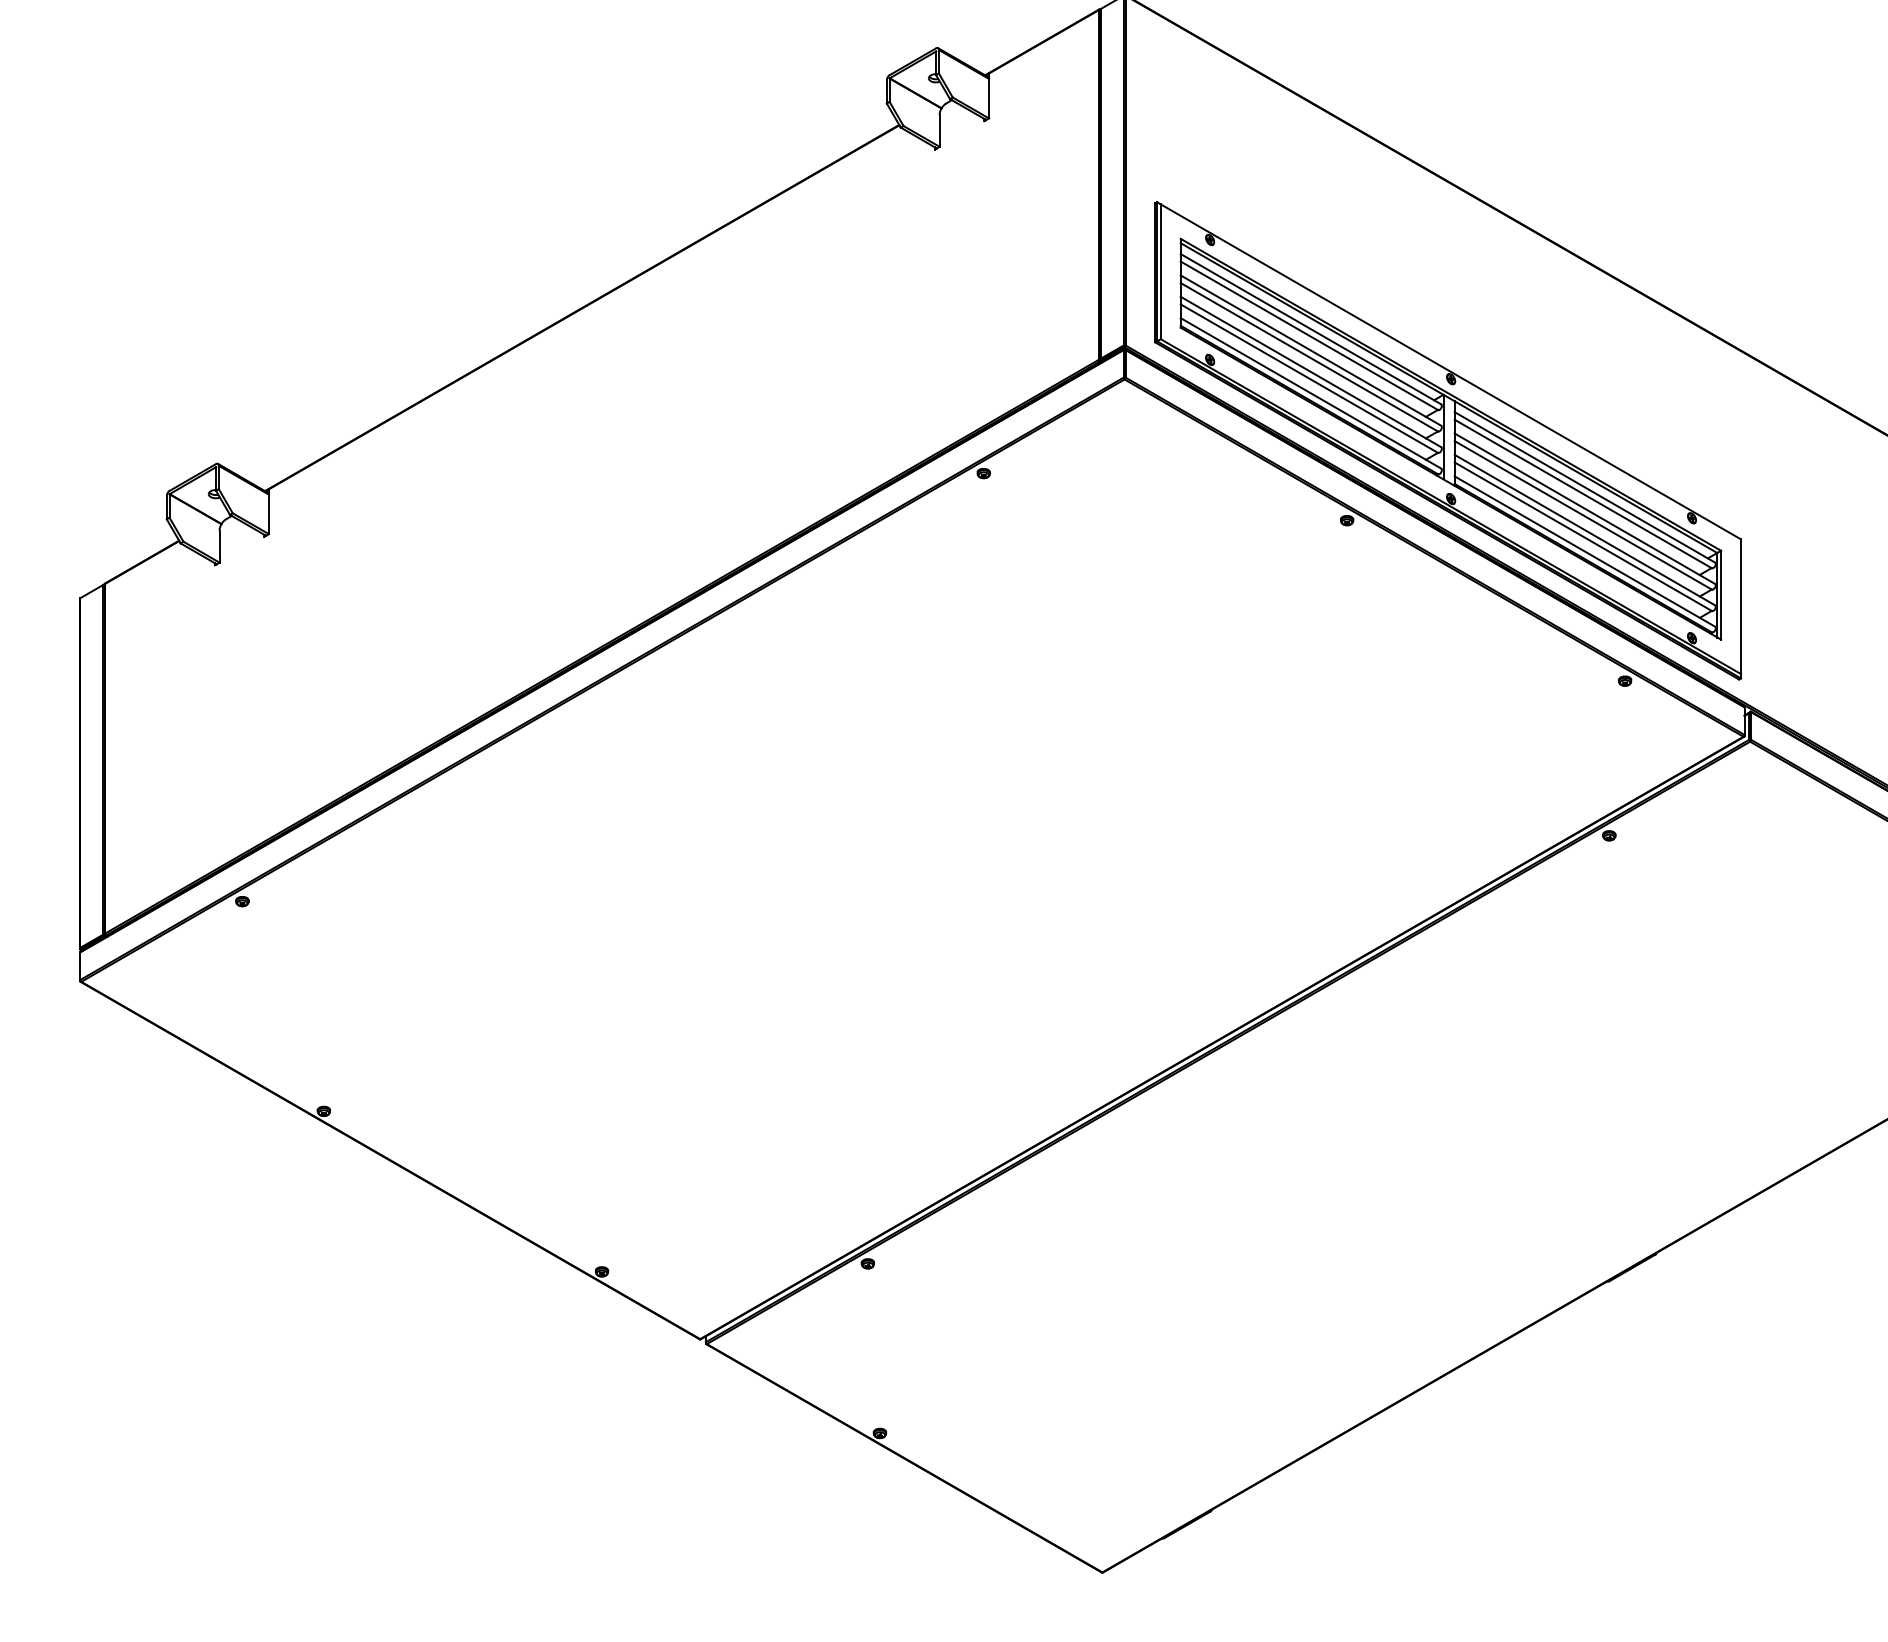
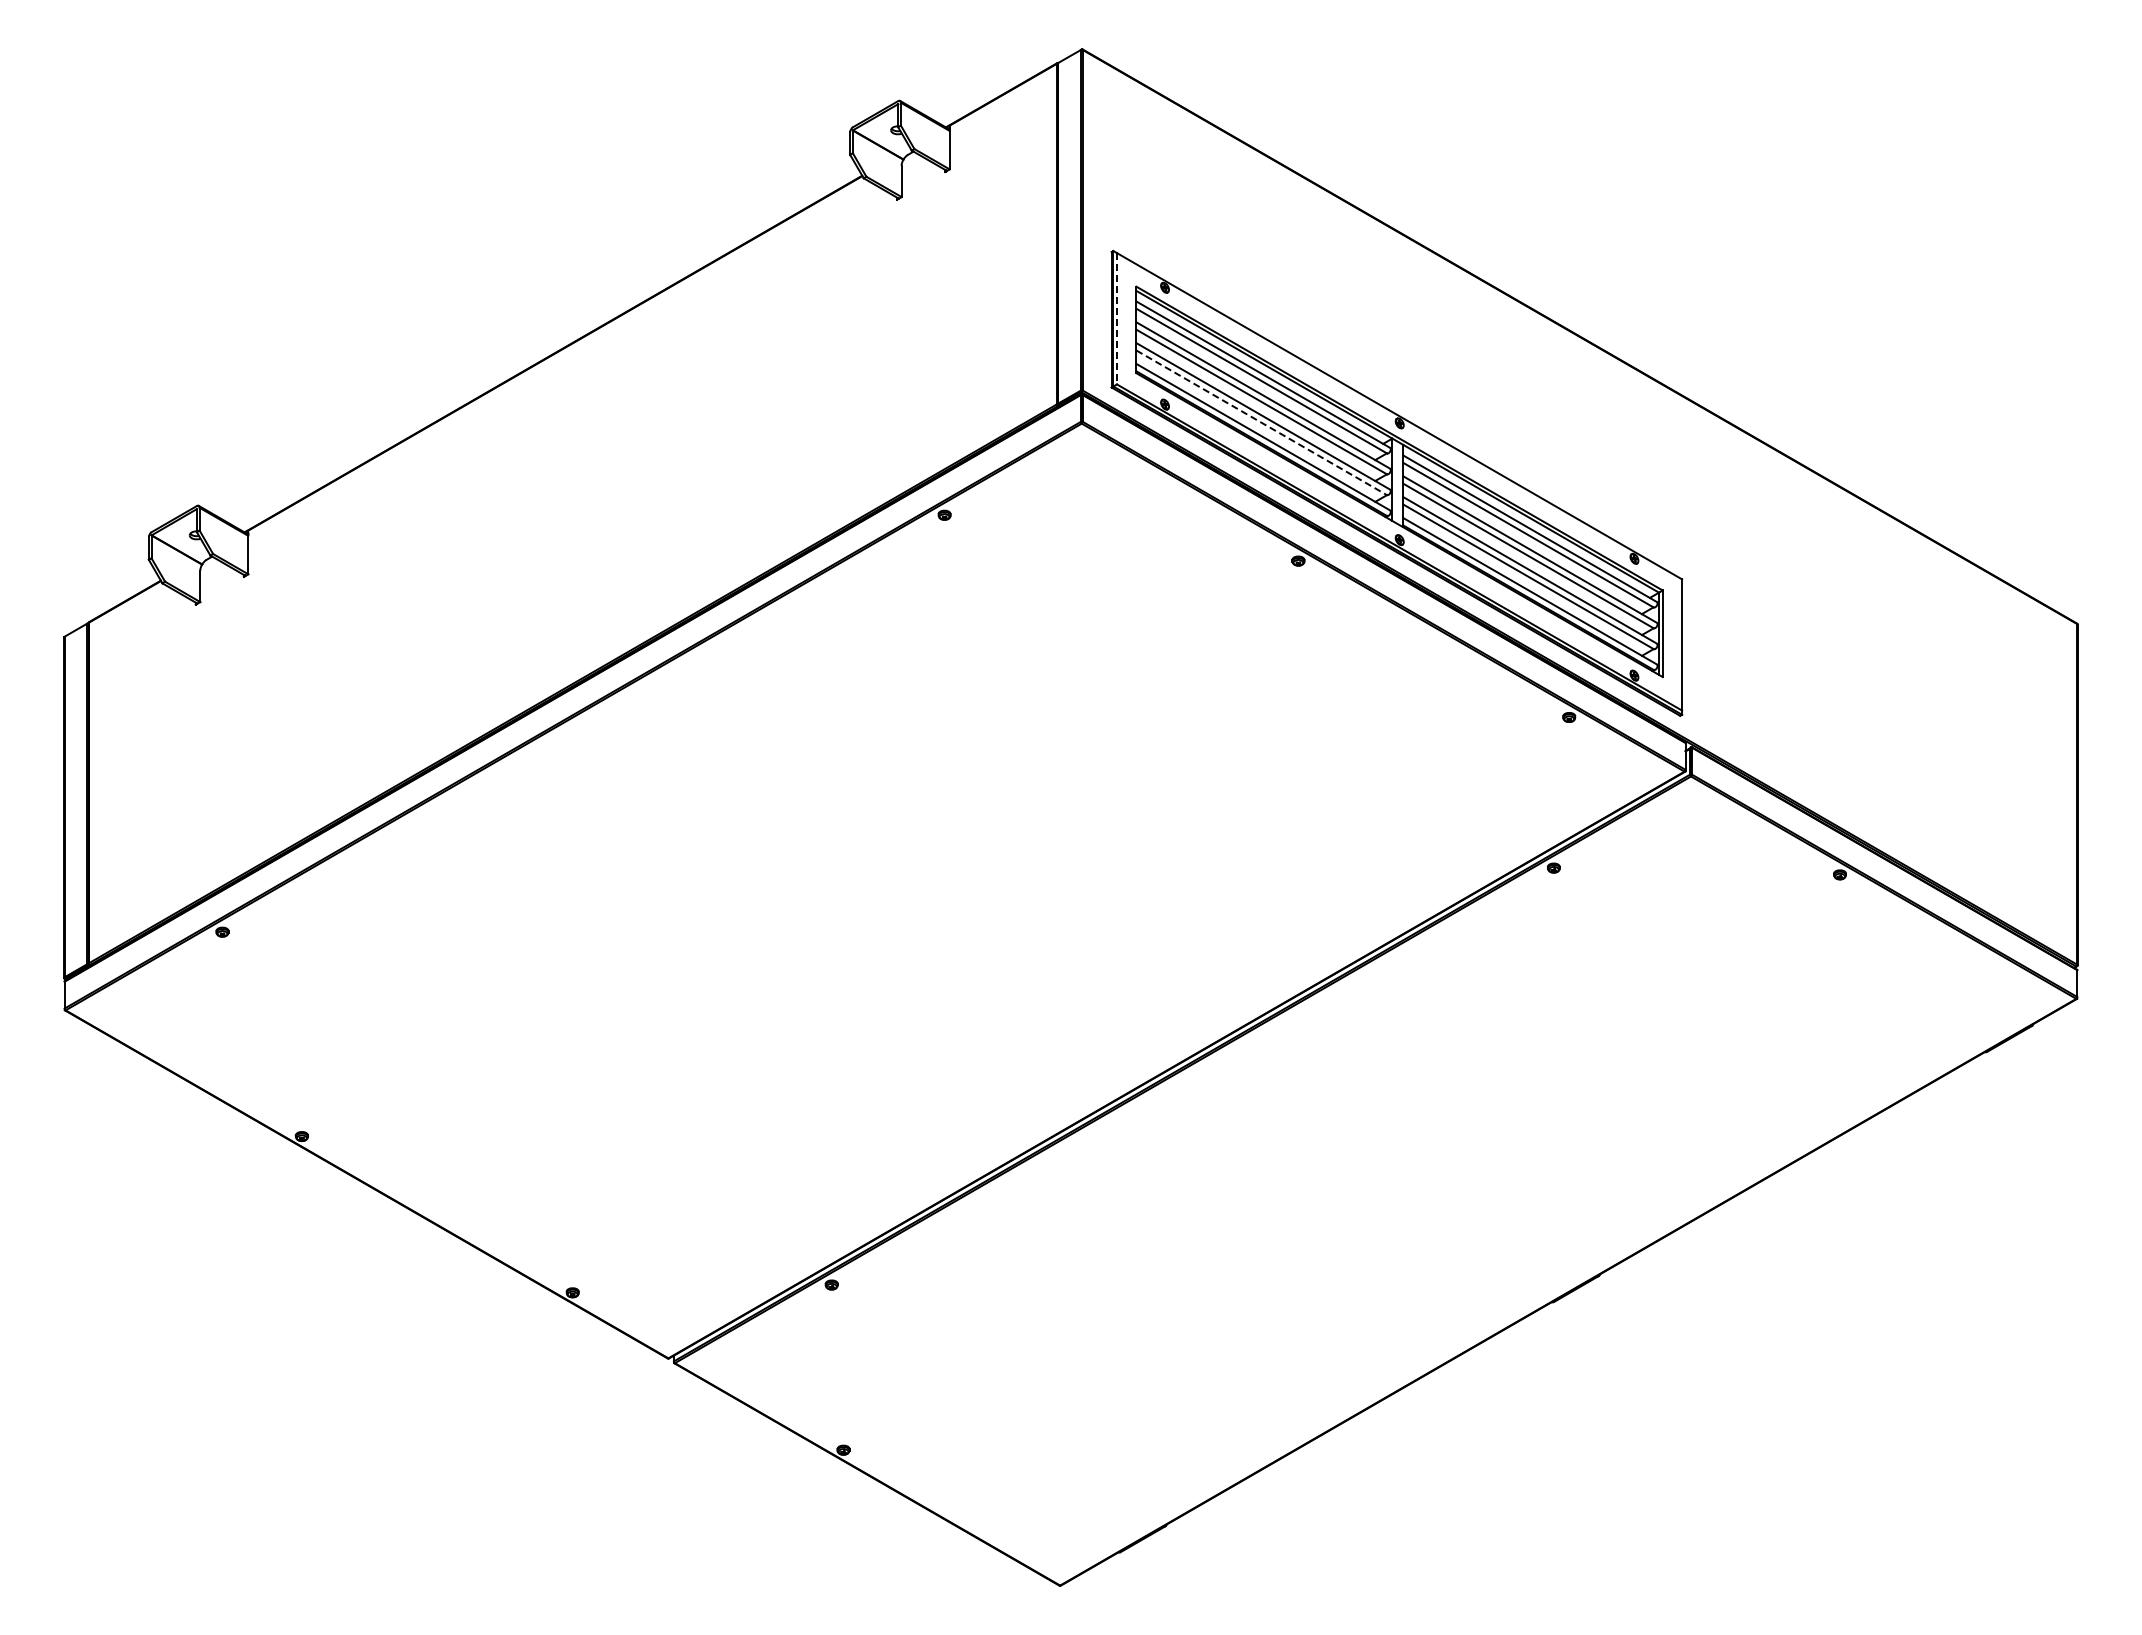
line: (1161, 271) -> (1117, 318), solid -> dashed
line: (1309, 378) -> (1261, 422), solid -> dashed

